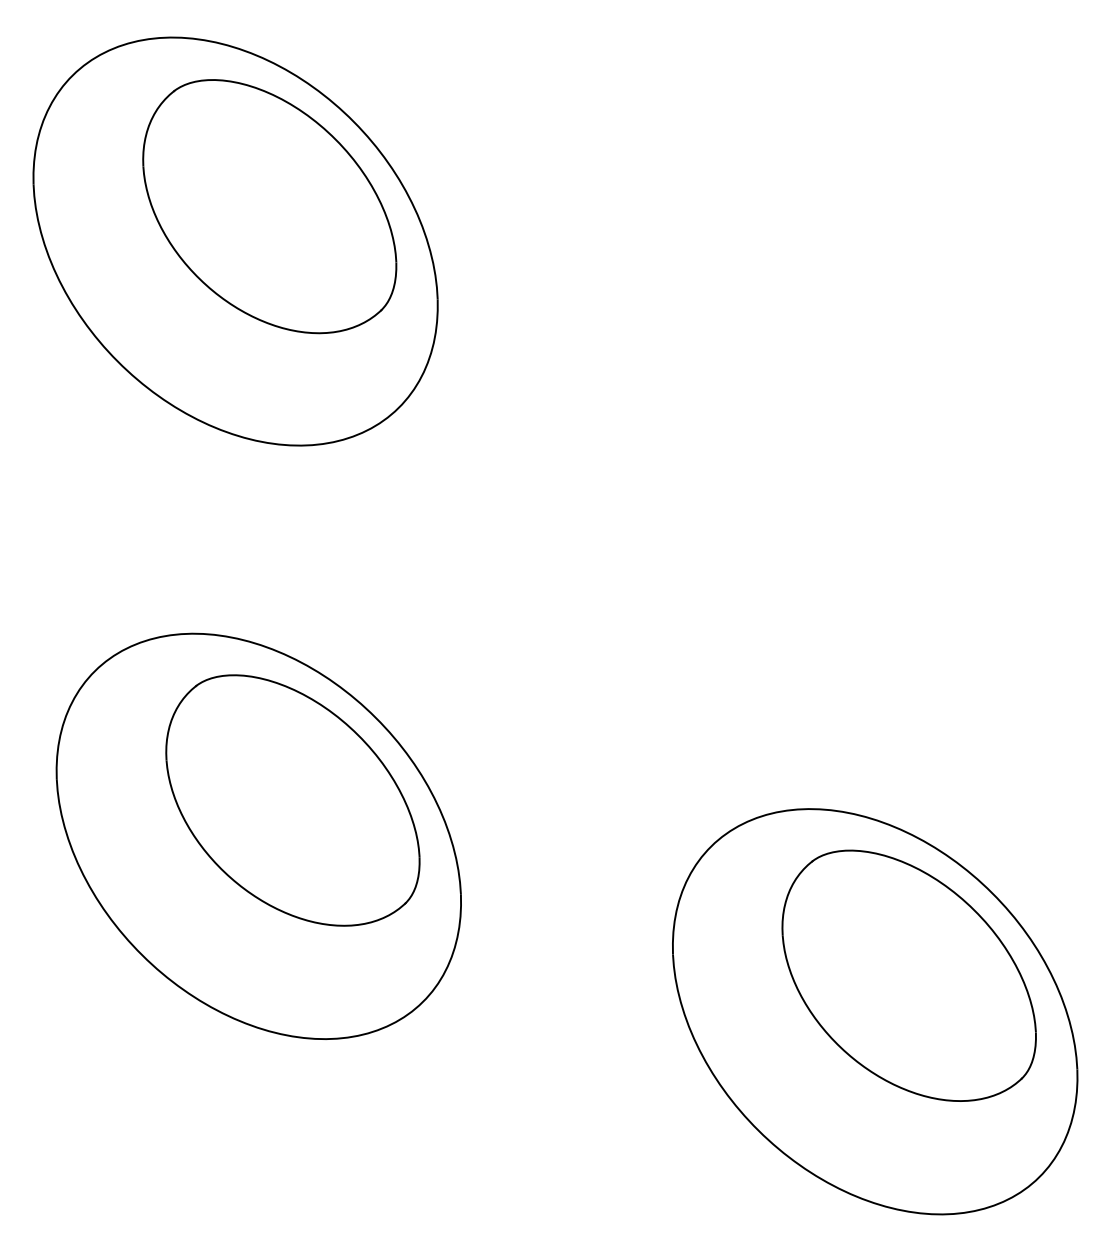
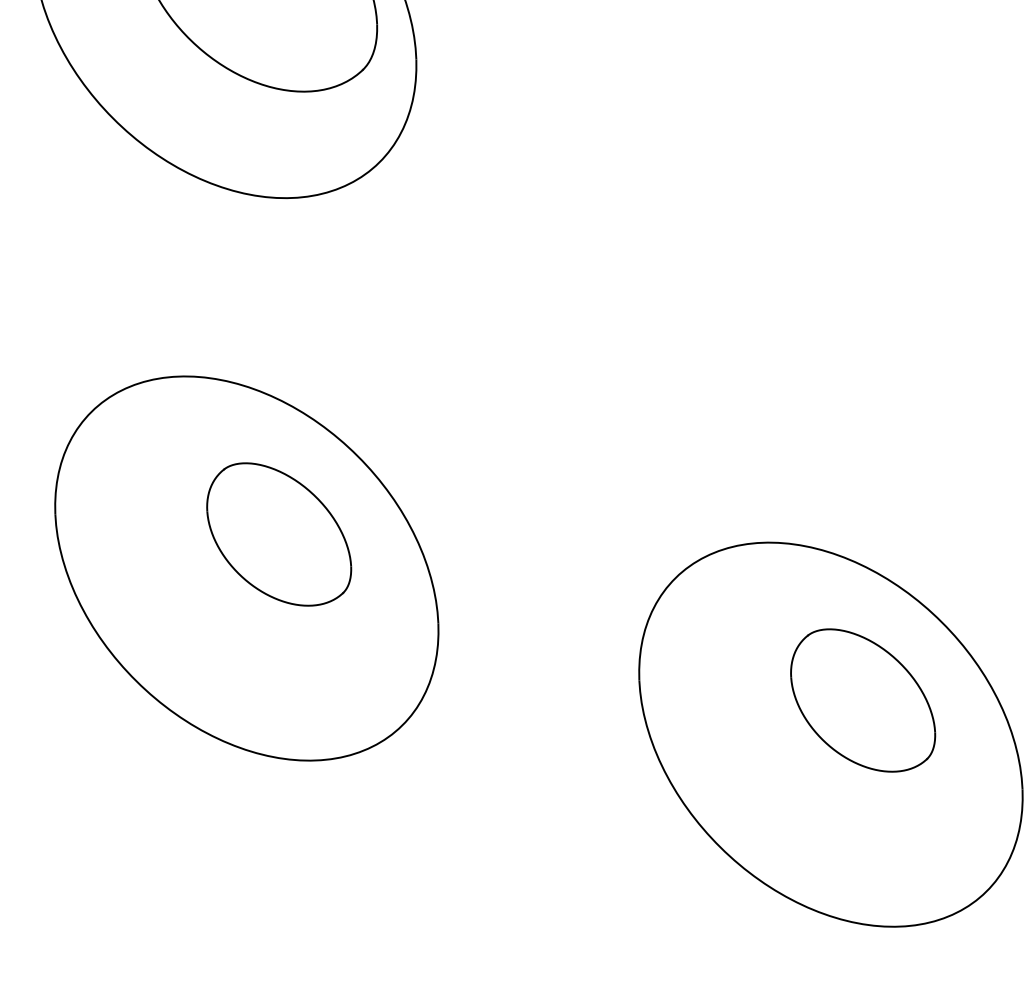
part: (292, 800) -> (278, 534), size x0.6
part: (908, 975) -> (862, 700), size x0.6

